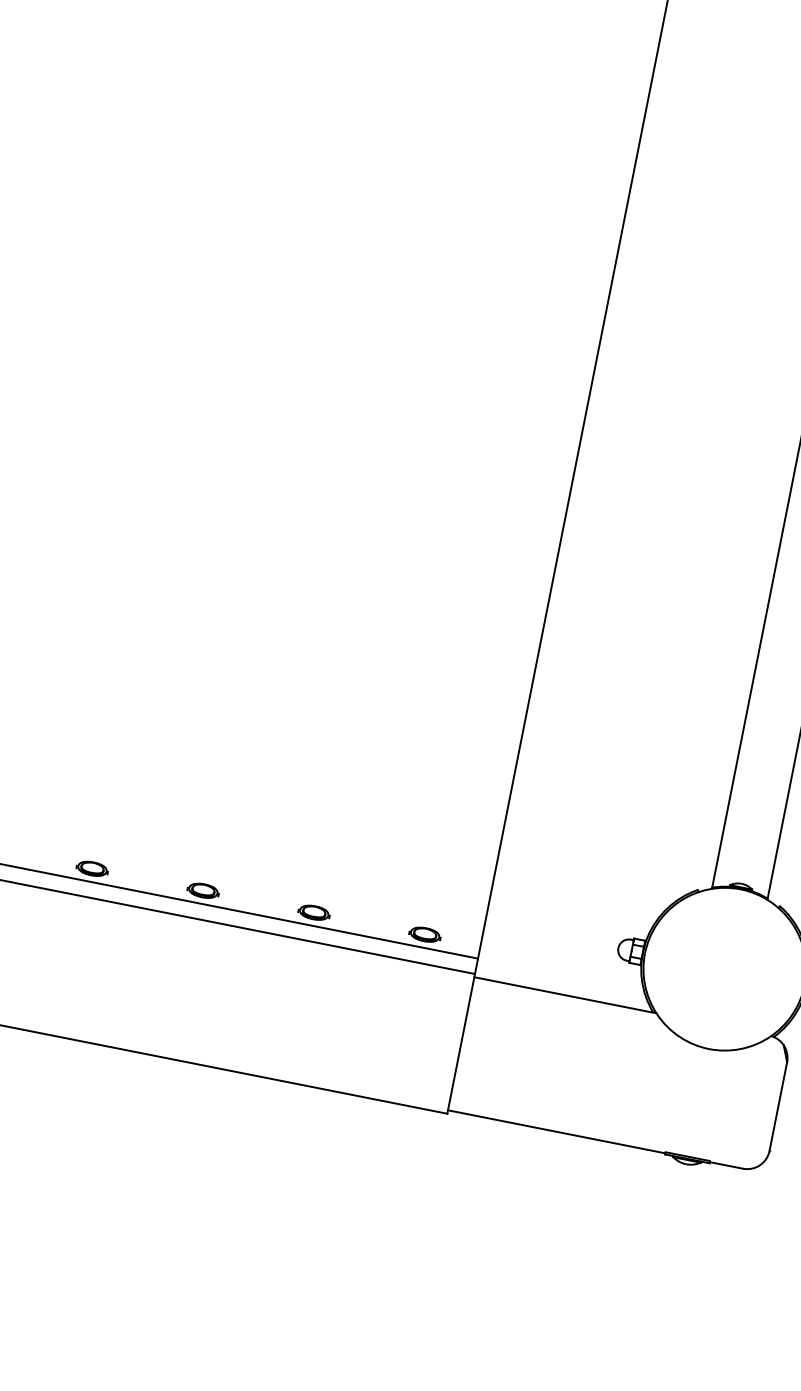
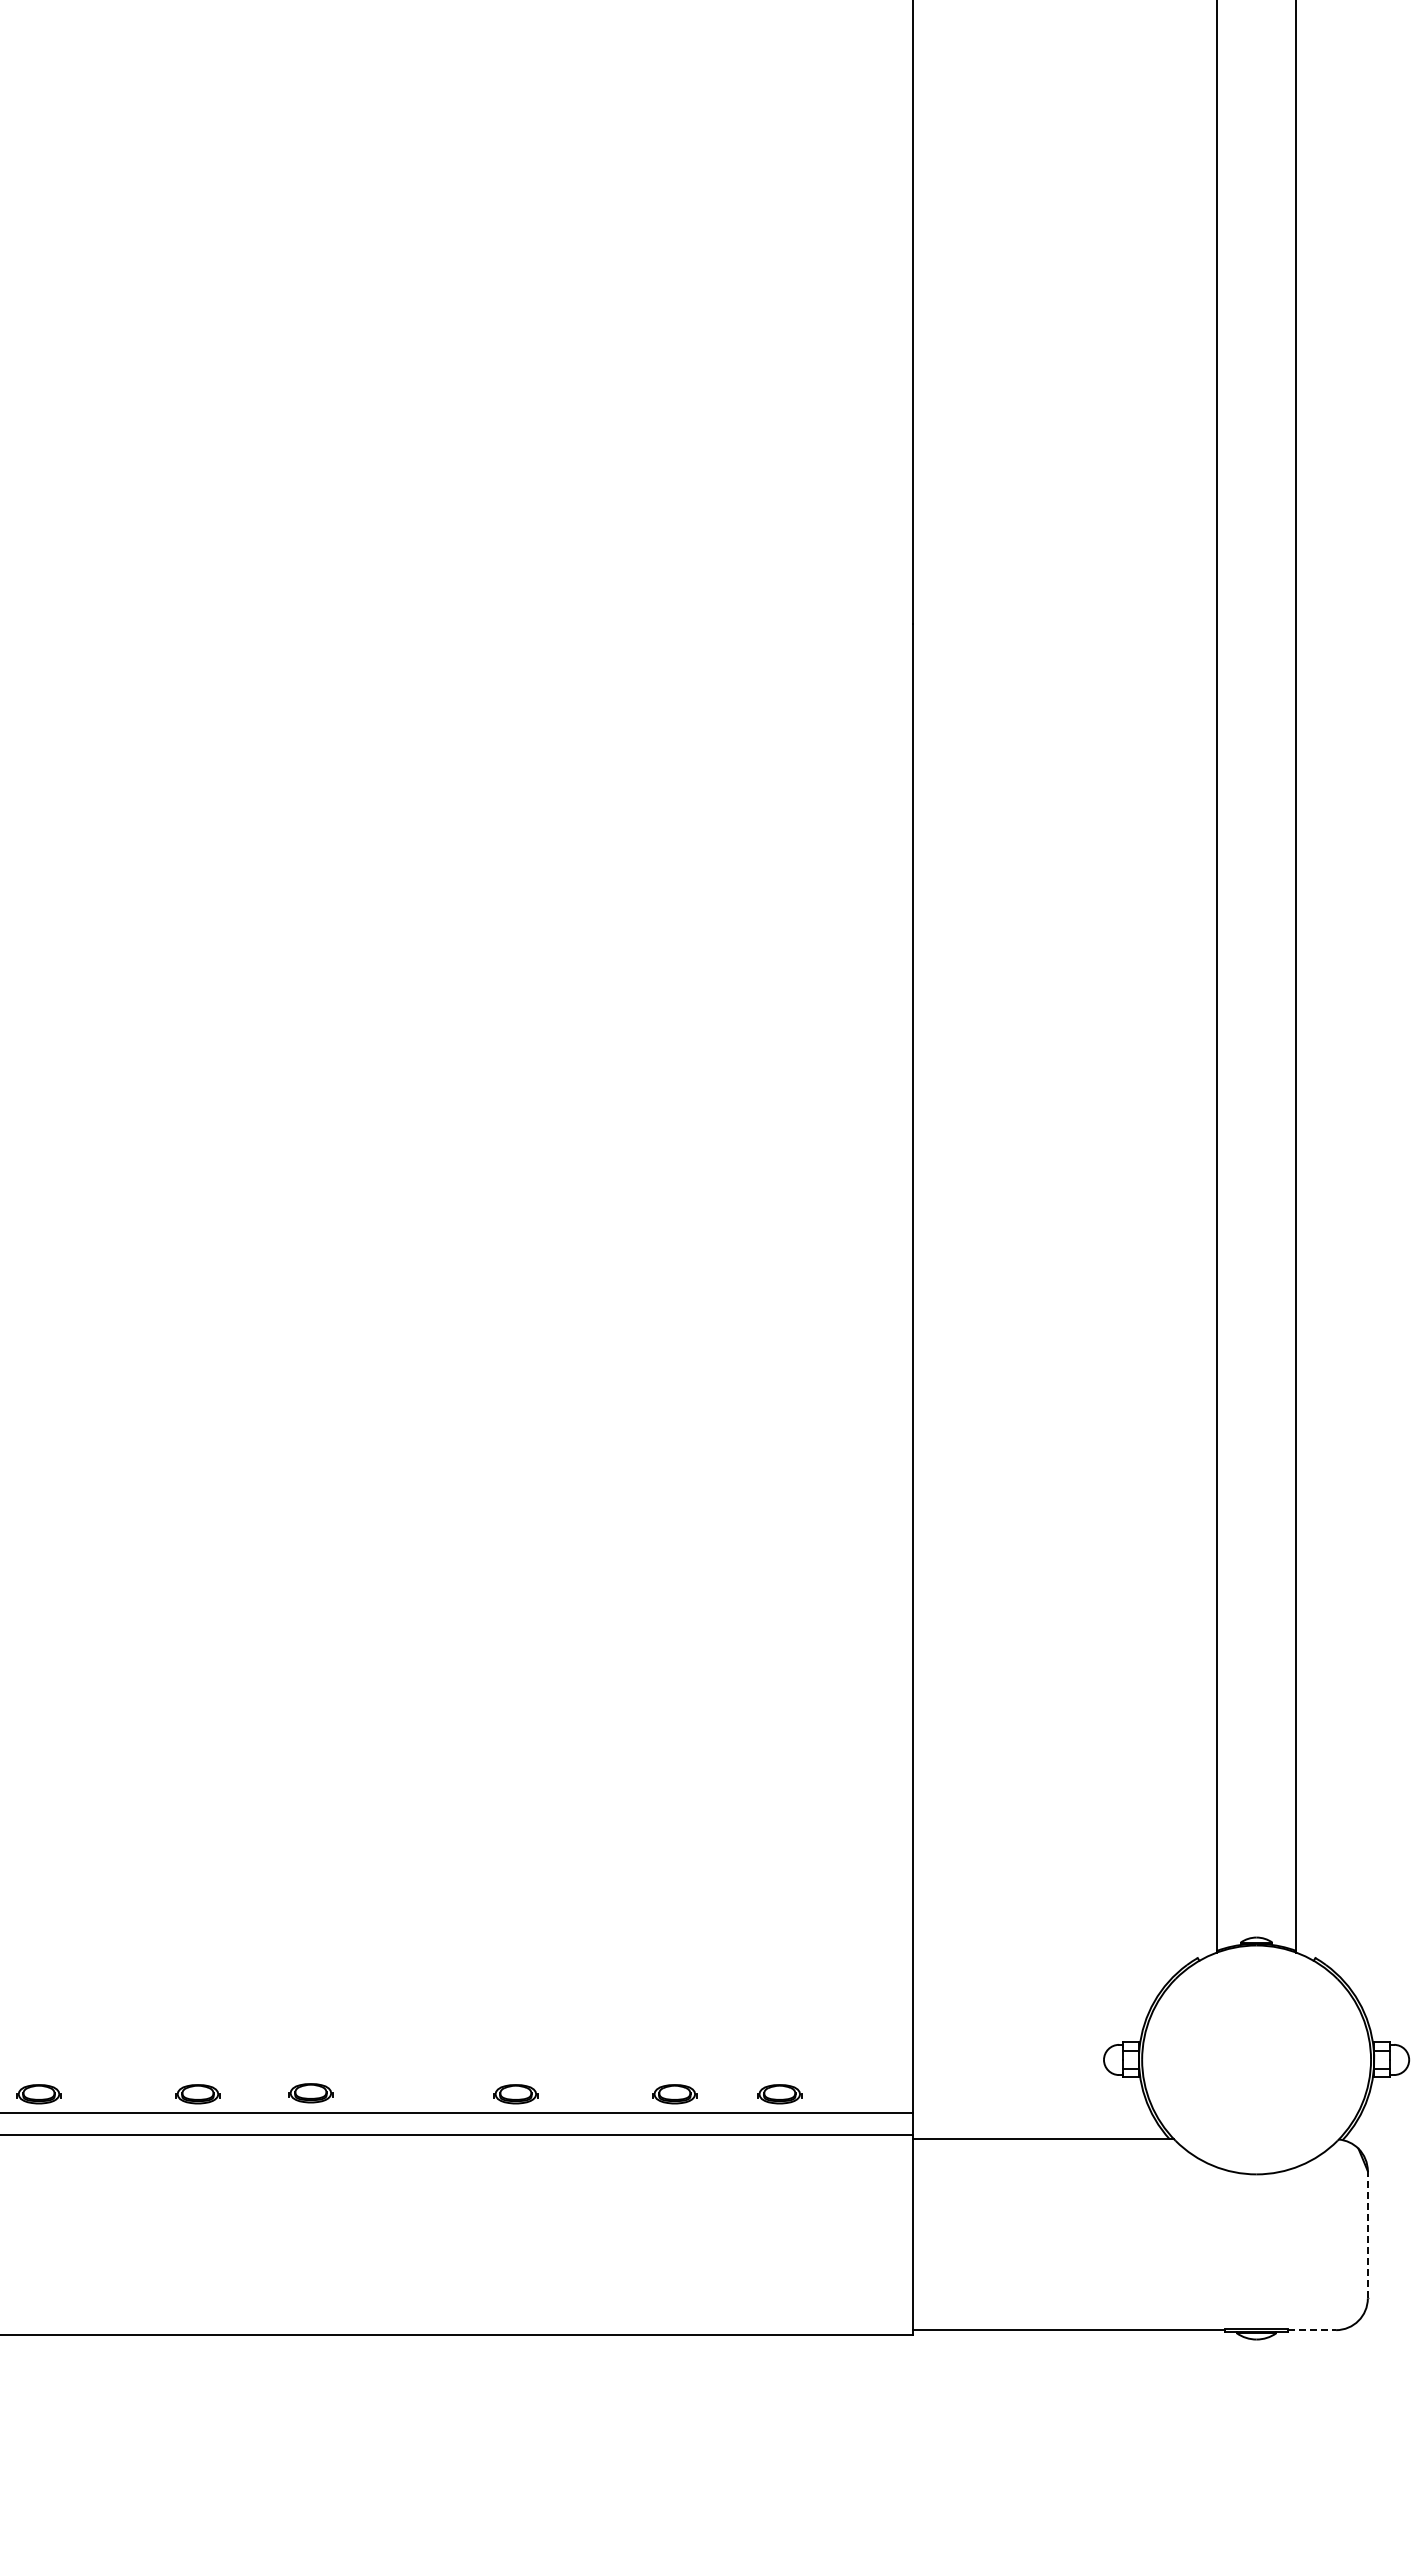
part: (92, 868) -> (310, 2093), moved
part: (424, 934) -> (779, 2094), moved
line: (778, 1106) -> (1367, 2234), solid -> dashed
line: (726, 1165) -> (1312, 2330), solid -> dashed

